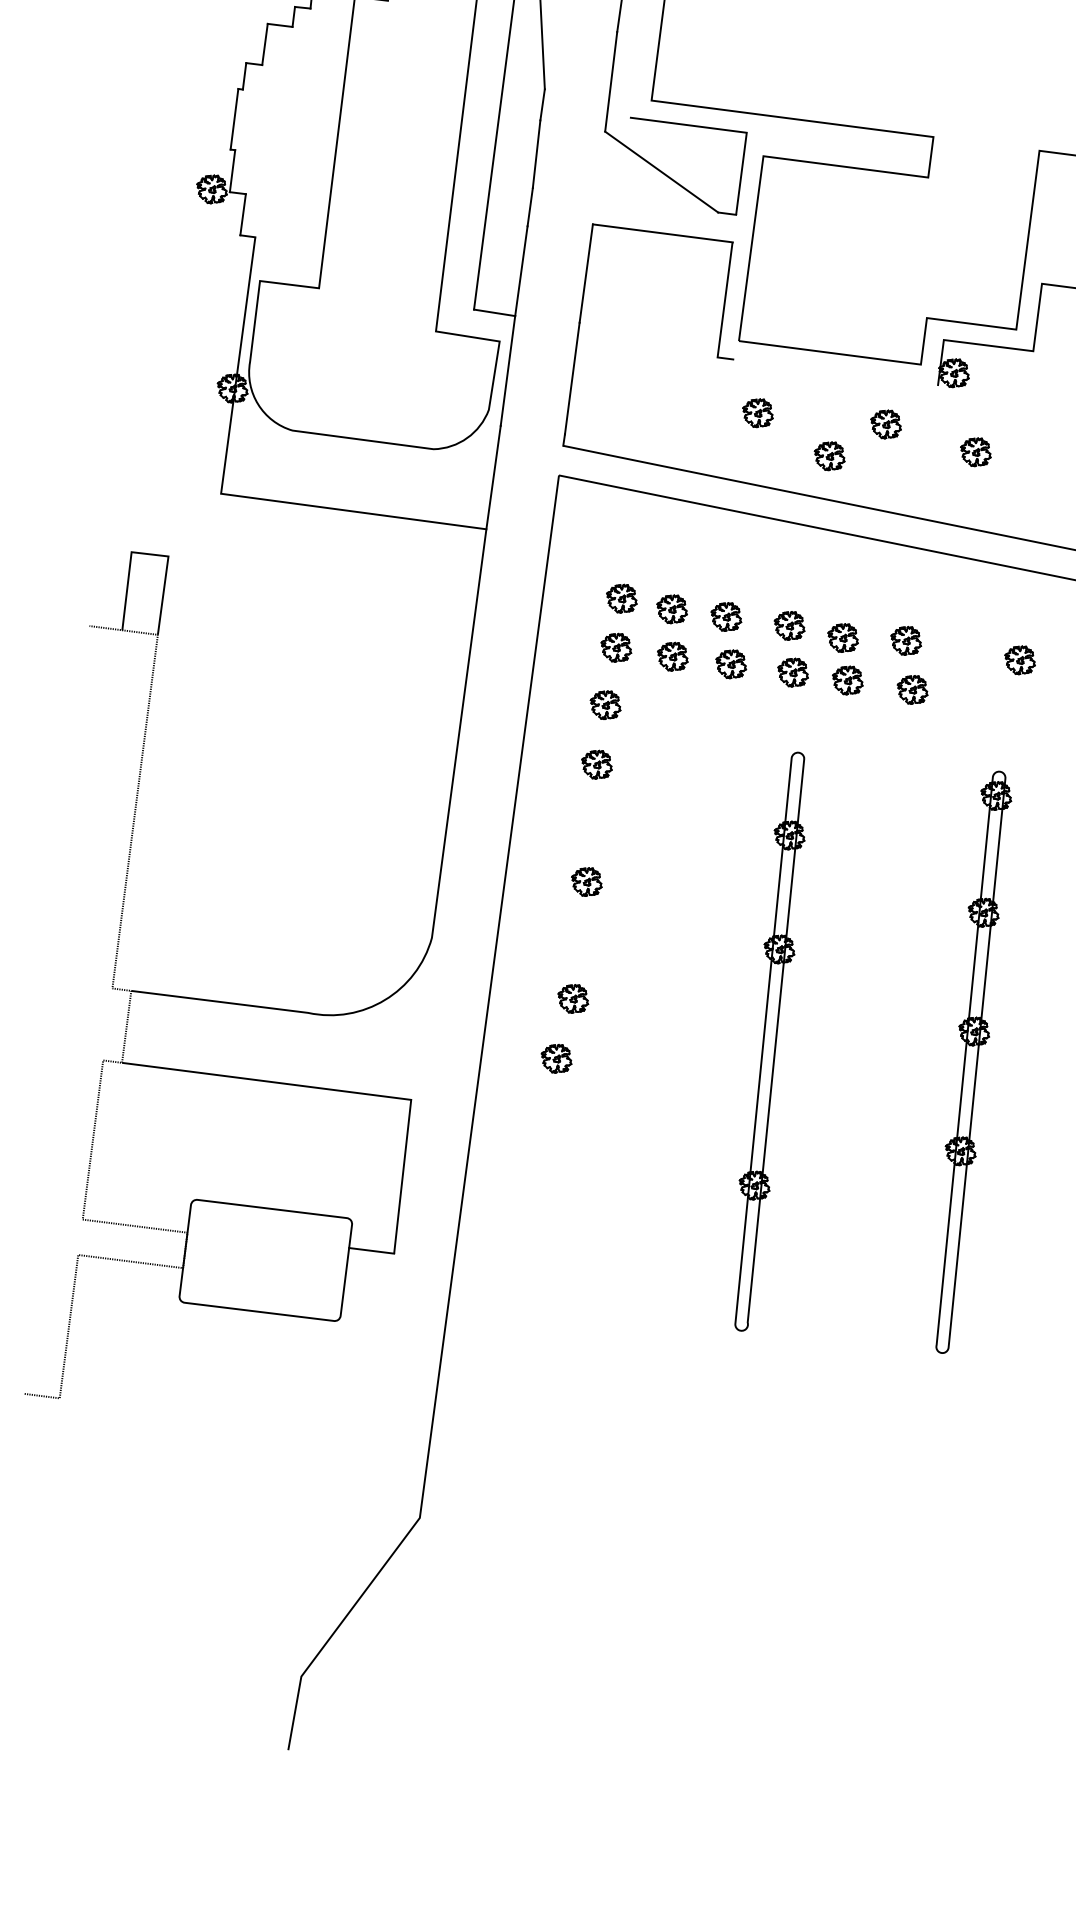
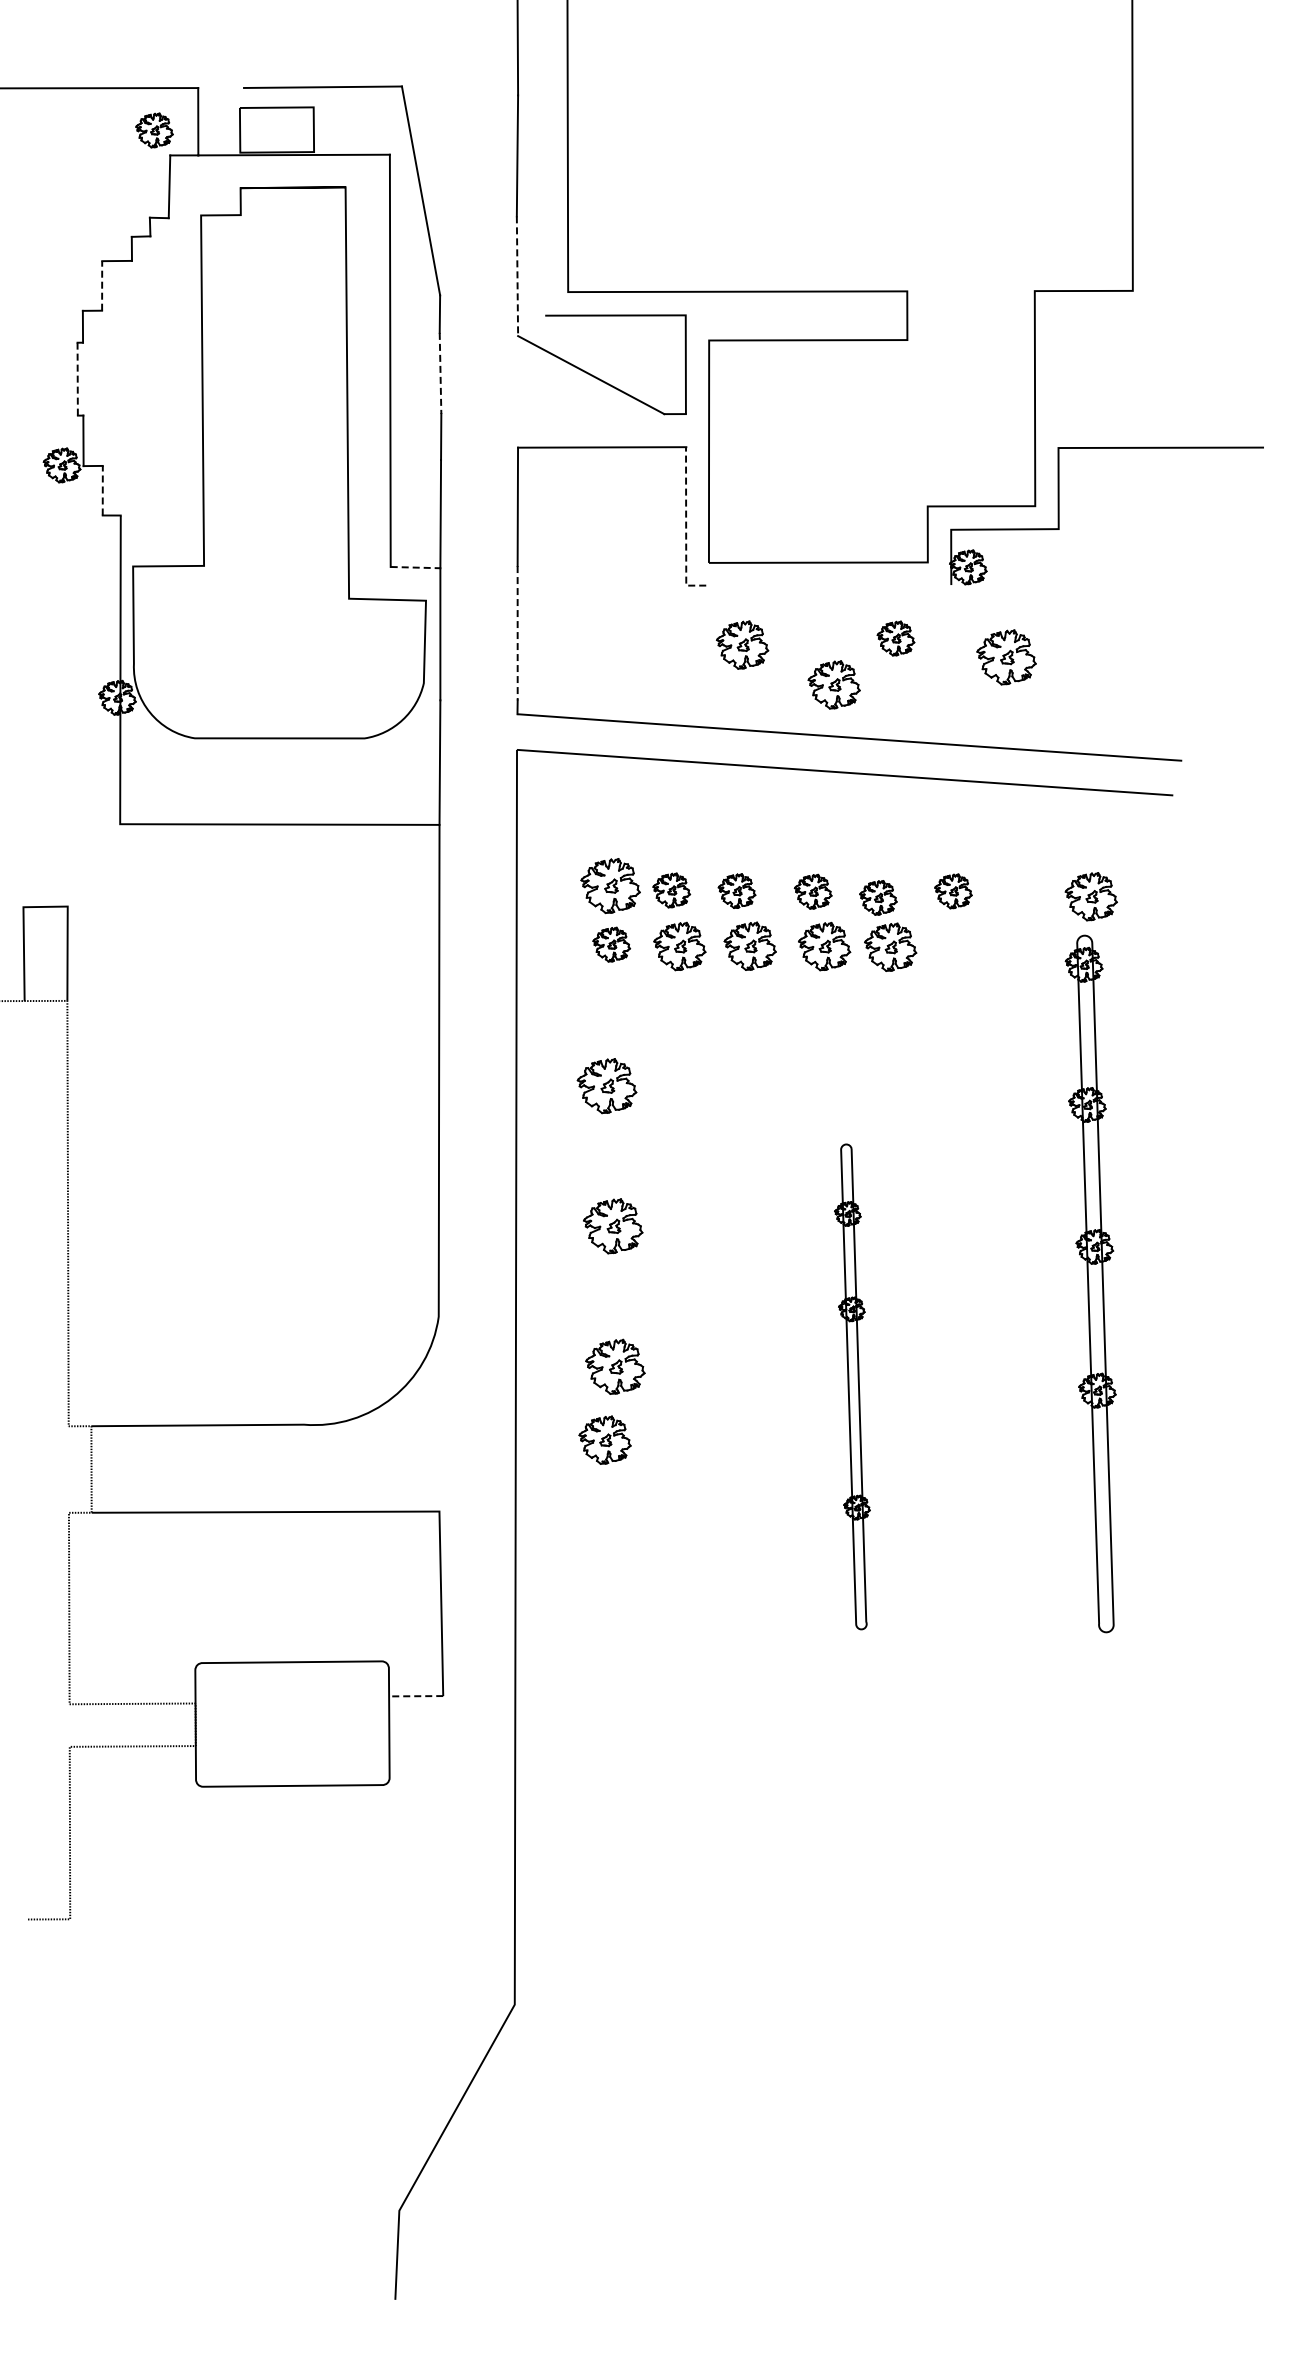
line: (265, 44) -> (102, 285), solid -> dashed
line: (611, 82) -> (517, 276), solid -> dashed
line: (234, 118) -> (77, 378), solid -> dashed
line: (536, 154) -> (440, 373), solid -> dashed
line: (242, 214) -> (102, 490), solid -> dashed
line: (724, 308) -> (686, 526), solid -> dashed
line: (494, 312) -> (415, 567), solid -> dashed
line: (572, 378) -> (517, 633), solid -> dashed
part: (757, 413) -> (742, 645), size x1.4
part: (975, 452) -> (1006, 657), size x1.6
part: (829, 455) -> (834, 684), size x1.4
part: (621, 598) -> (610, 885), size x1.6
part: (672, 656) -> (679, 946), size x1.4
part: (1019, 660) -> (1090, 896), size x1.4
part: (730, 664) -> (749, 946), size x1.4
part: (793, 672) -> (824, 946), size x1.4
part: (847, 680) -> (890, 947), size x1.4
part: (912, 689) -> (968, 948), removed
part: (605, 705) -> (607, 1014), removed
part: (596, 764) -> (606, 1085), size x1.6
part: (587, 882) -> (613, 1226), size x1.6
part: (573, 998) -> (615, 1366), size x1.6
part: (768, 1041) -> (852, 1386), size x0.7
part: (556, 1058) -> (604, 1439), size x1.4
part: (966, 1061) -> (1090, 1283), moved
line: (371, 1250) -> (415, 1696), solid -> dashed

